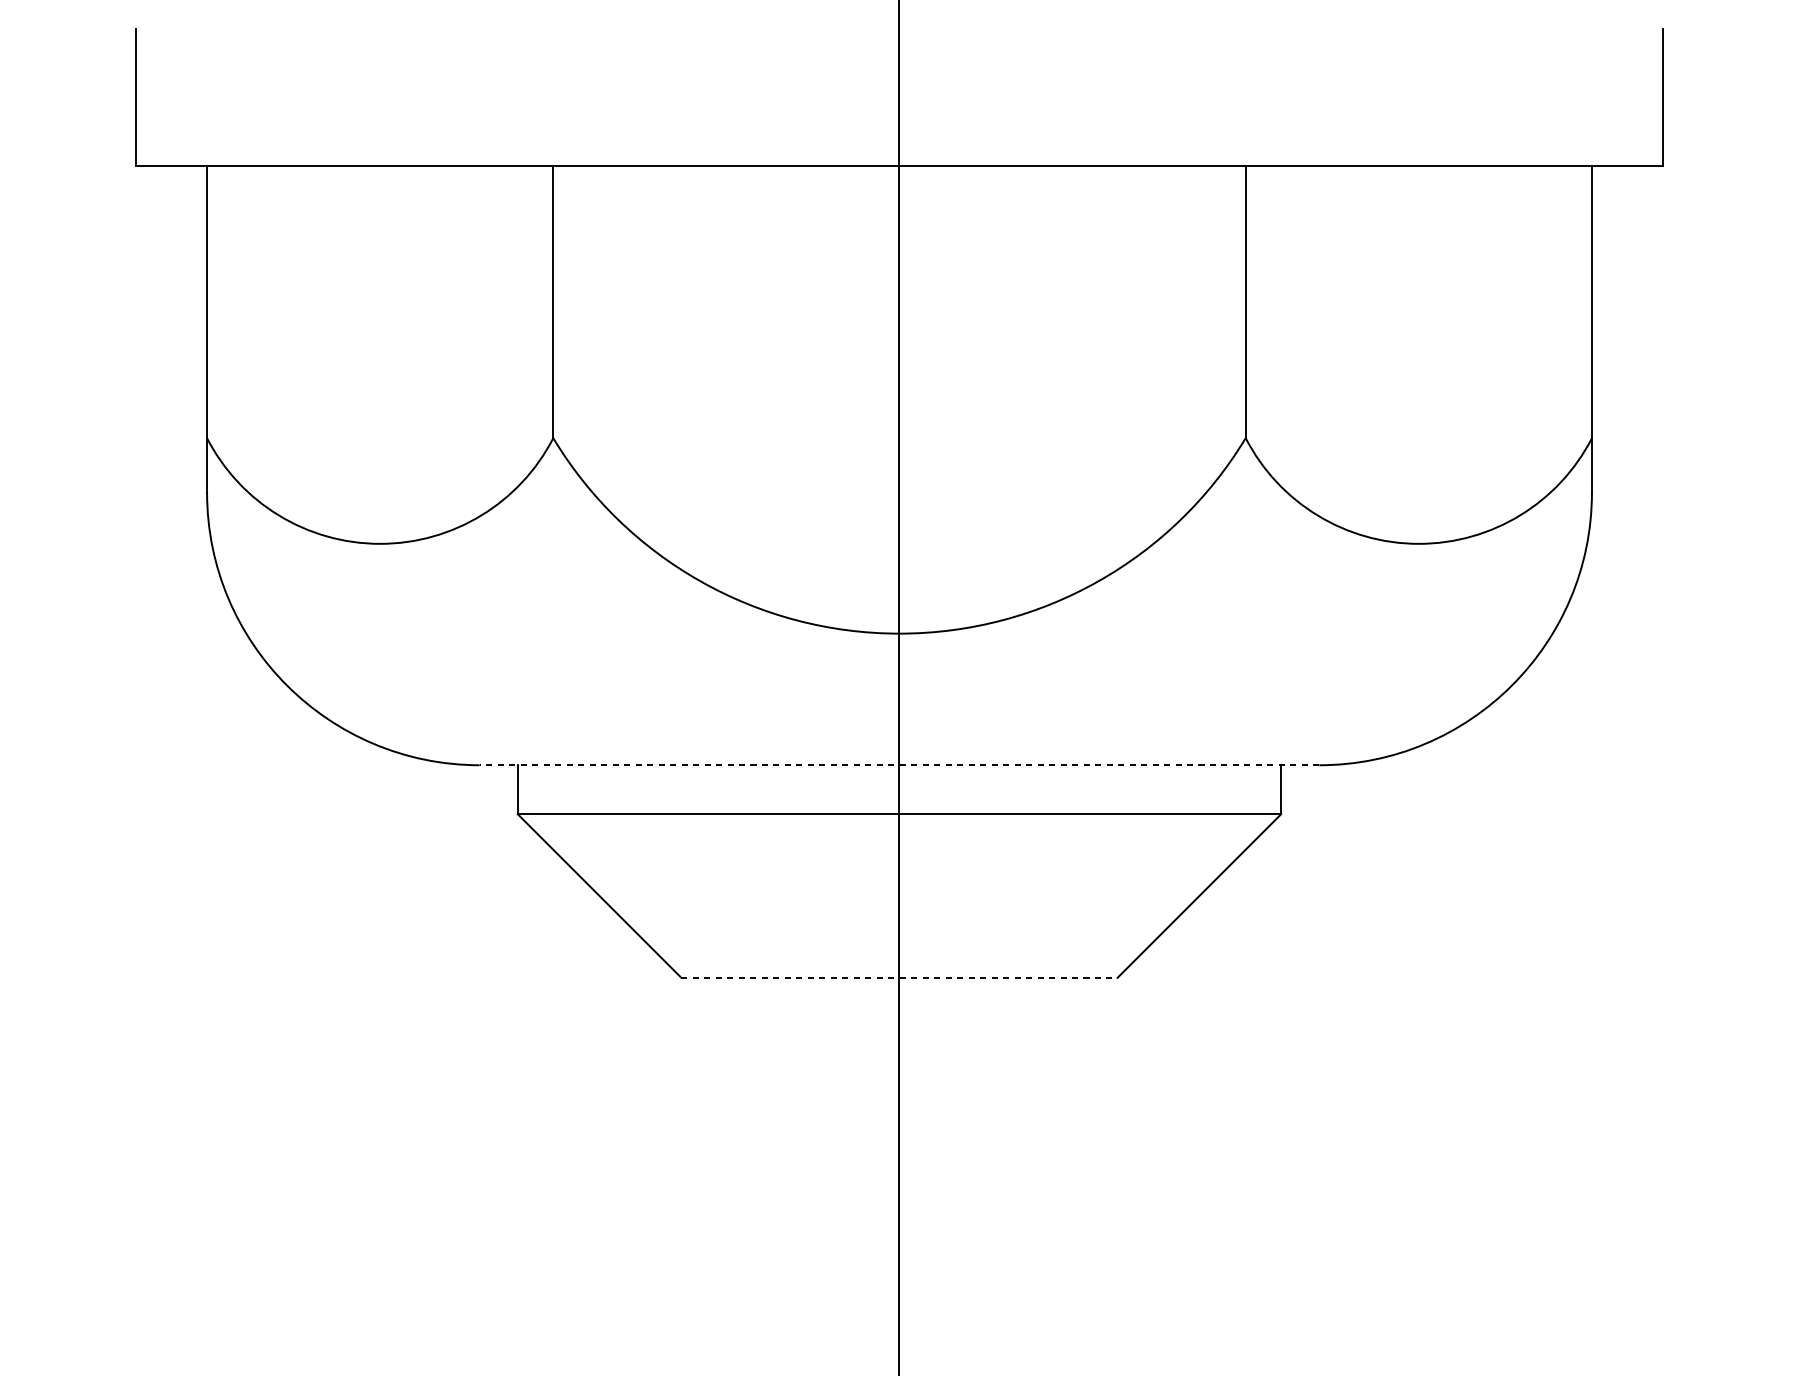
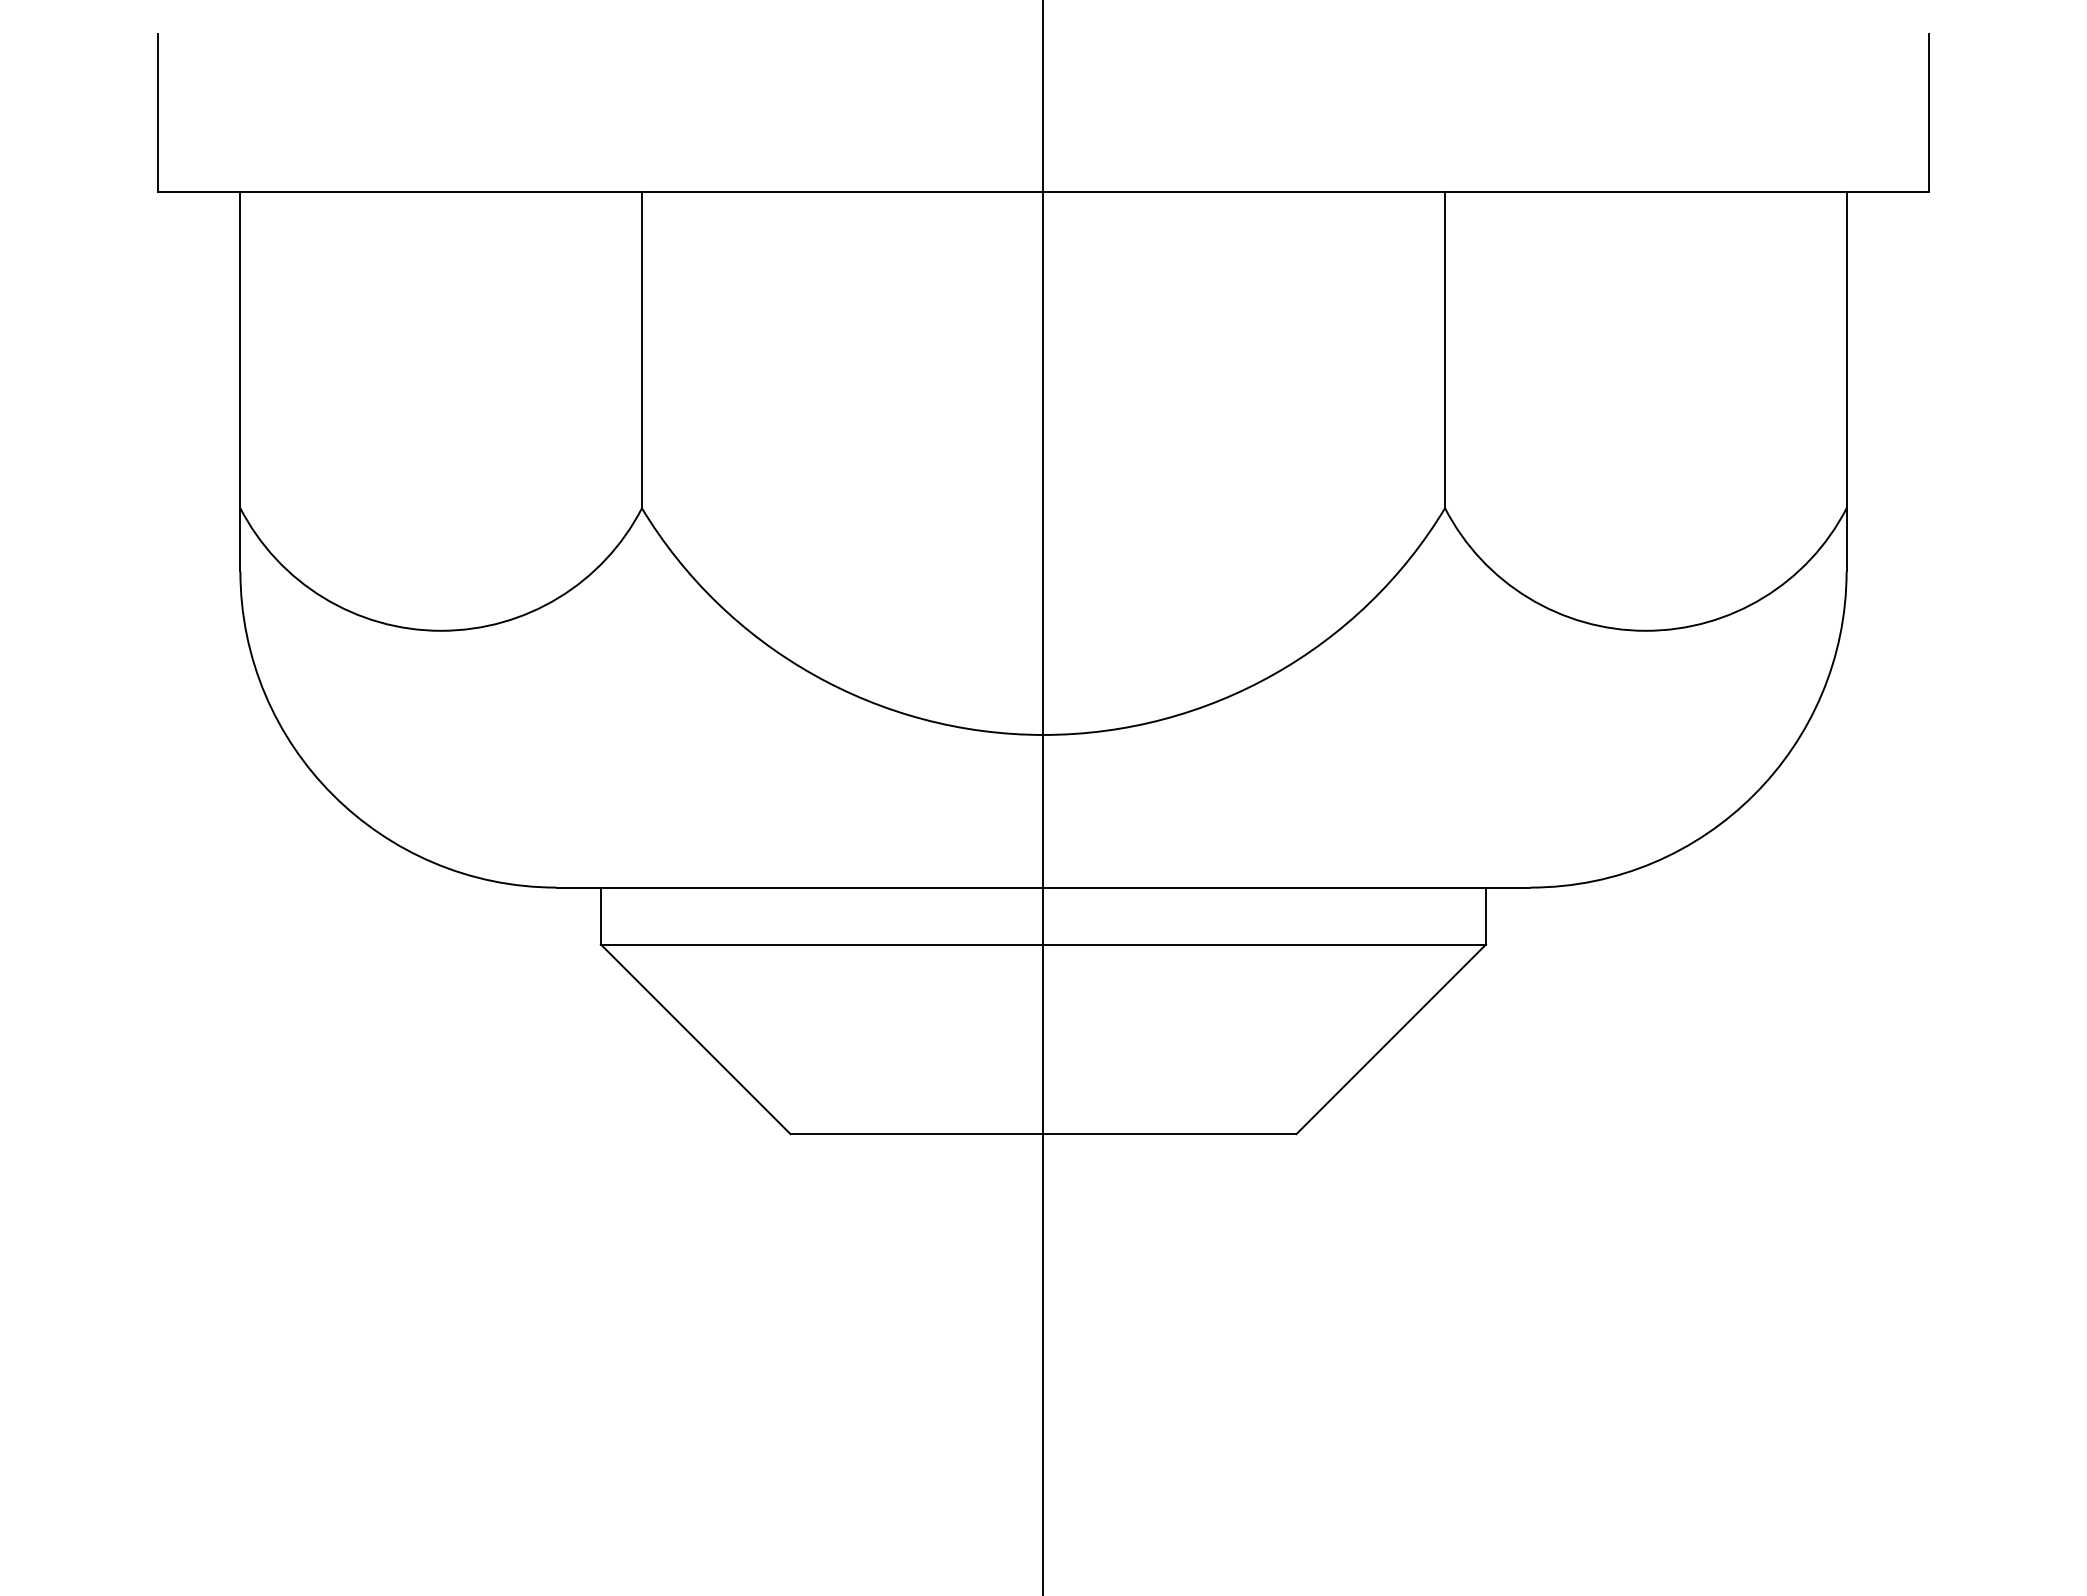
line: (899, 765) -> (1043, 887), dashed -> solid
line: (899, 978) -> (1043, 1134), dashed -> solid

